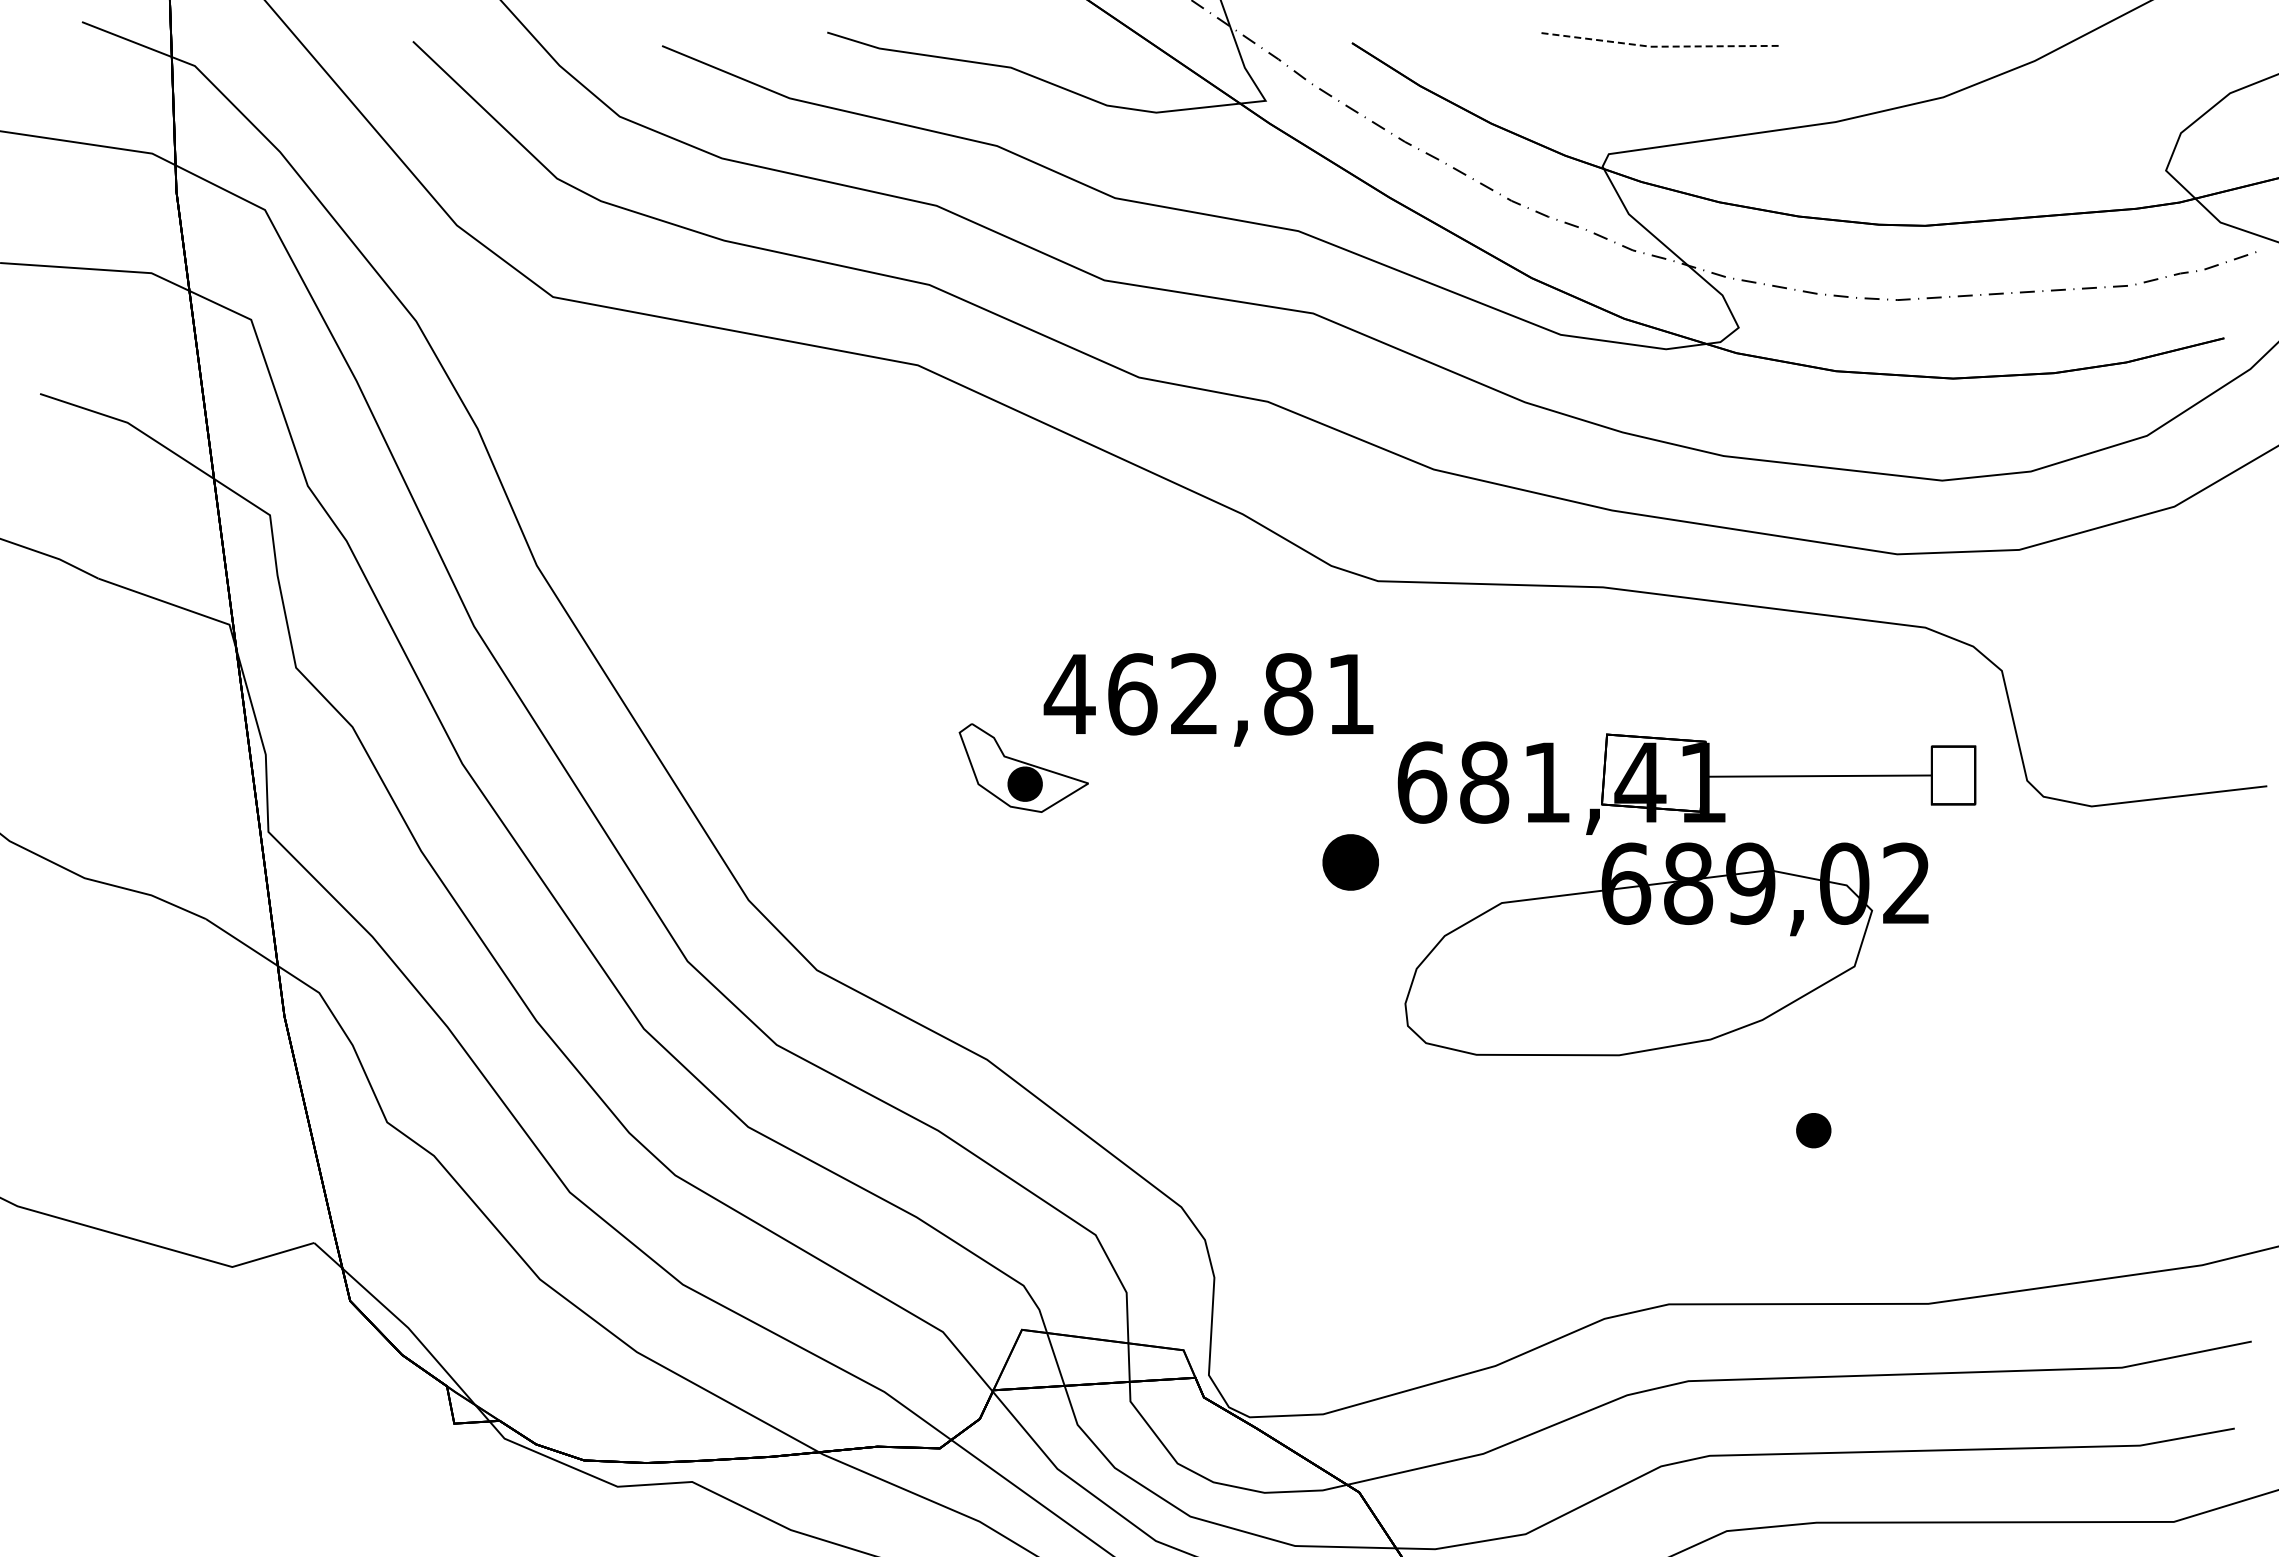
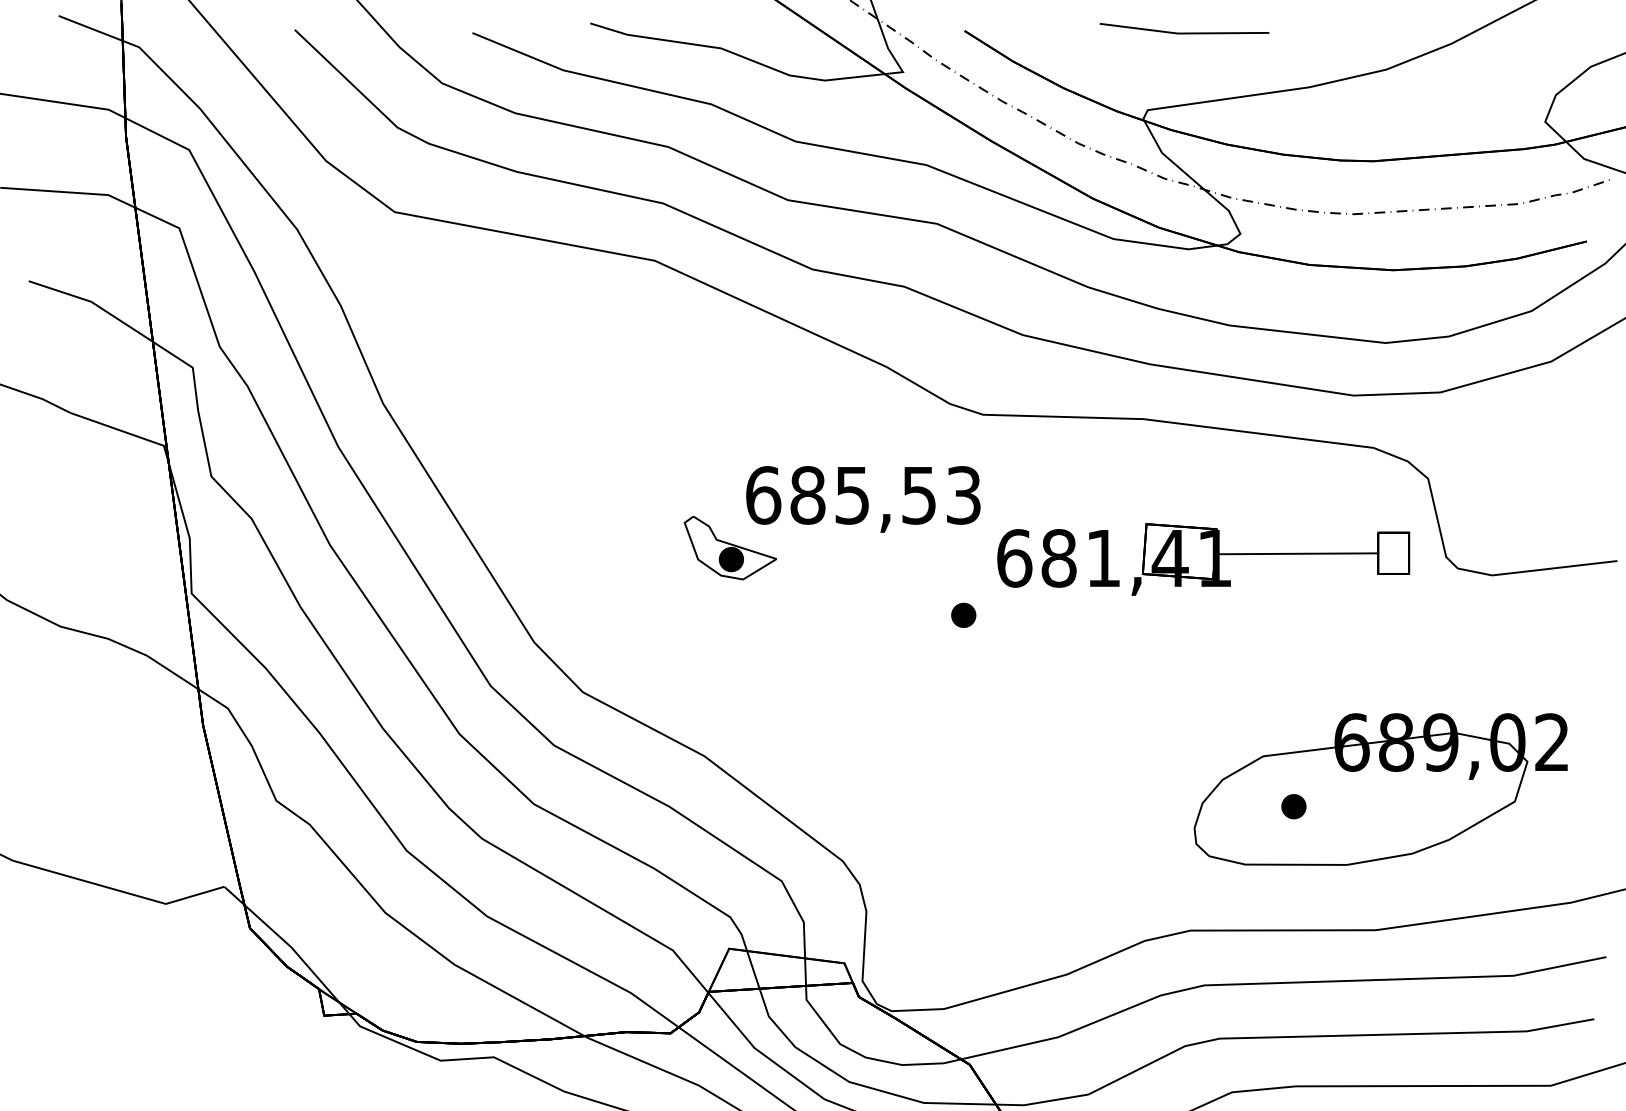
line: (1659, 46) -> (1183, 33), dashed -> solid
text: (1208, 694) -> (862, 495), 462,81 -> 685,53
part: (1350, 862) -> (963, 615), size x0.62
part: (1666, 949) -> (1380, 789), moved

